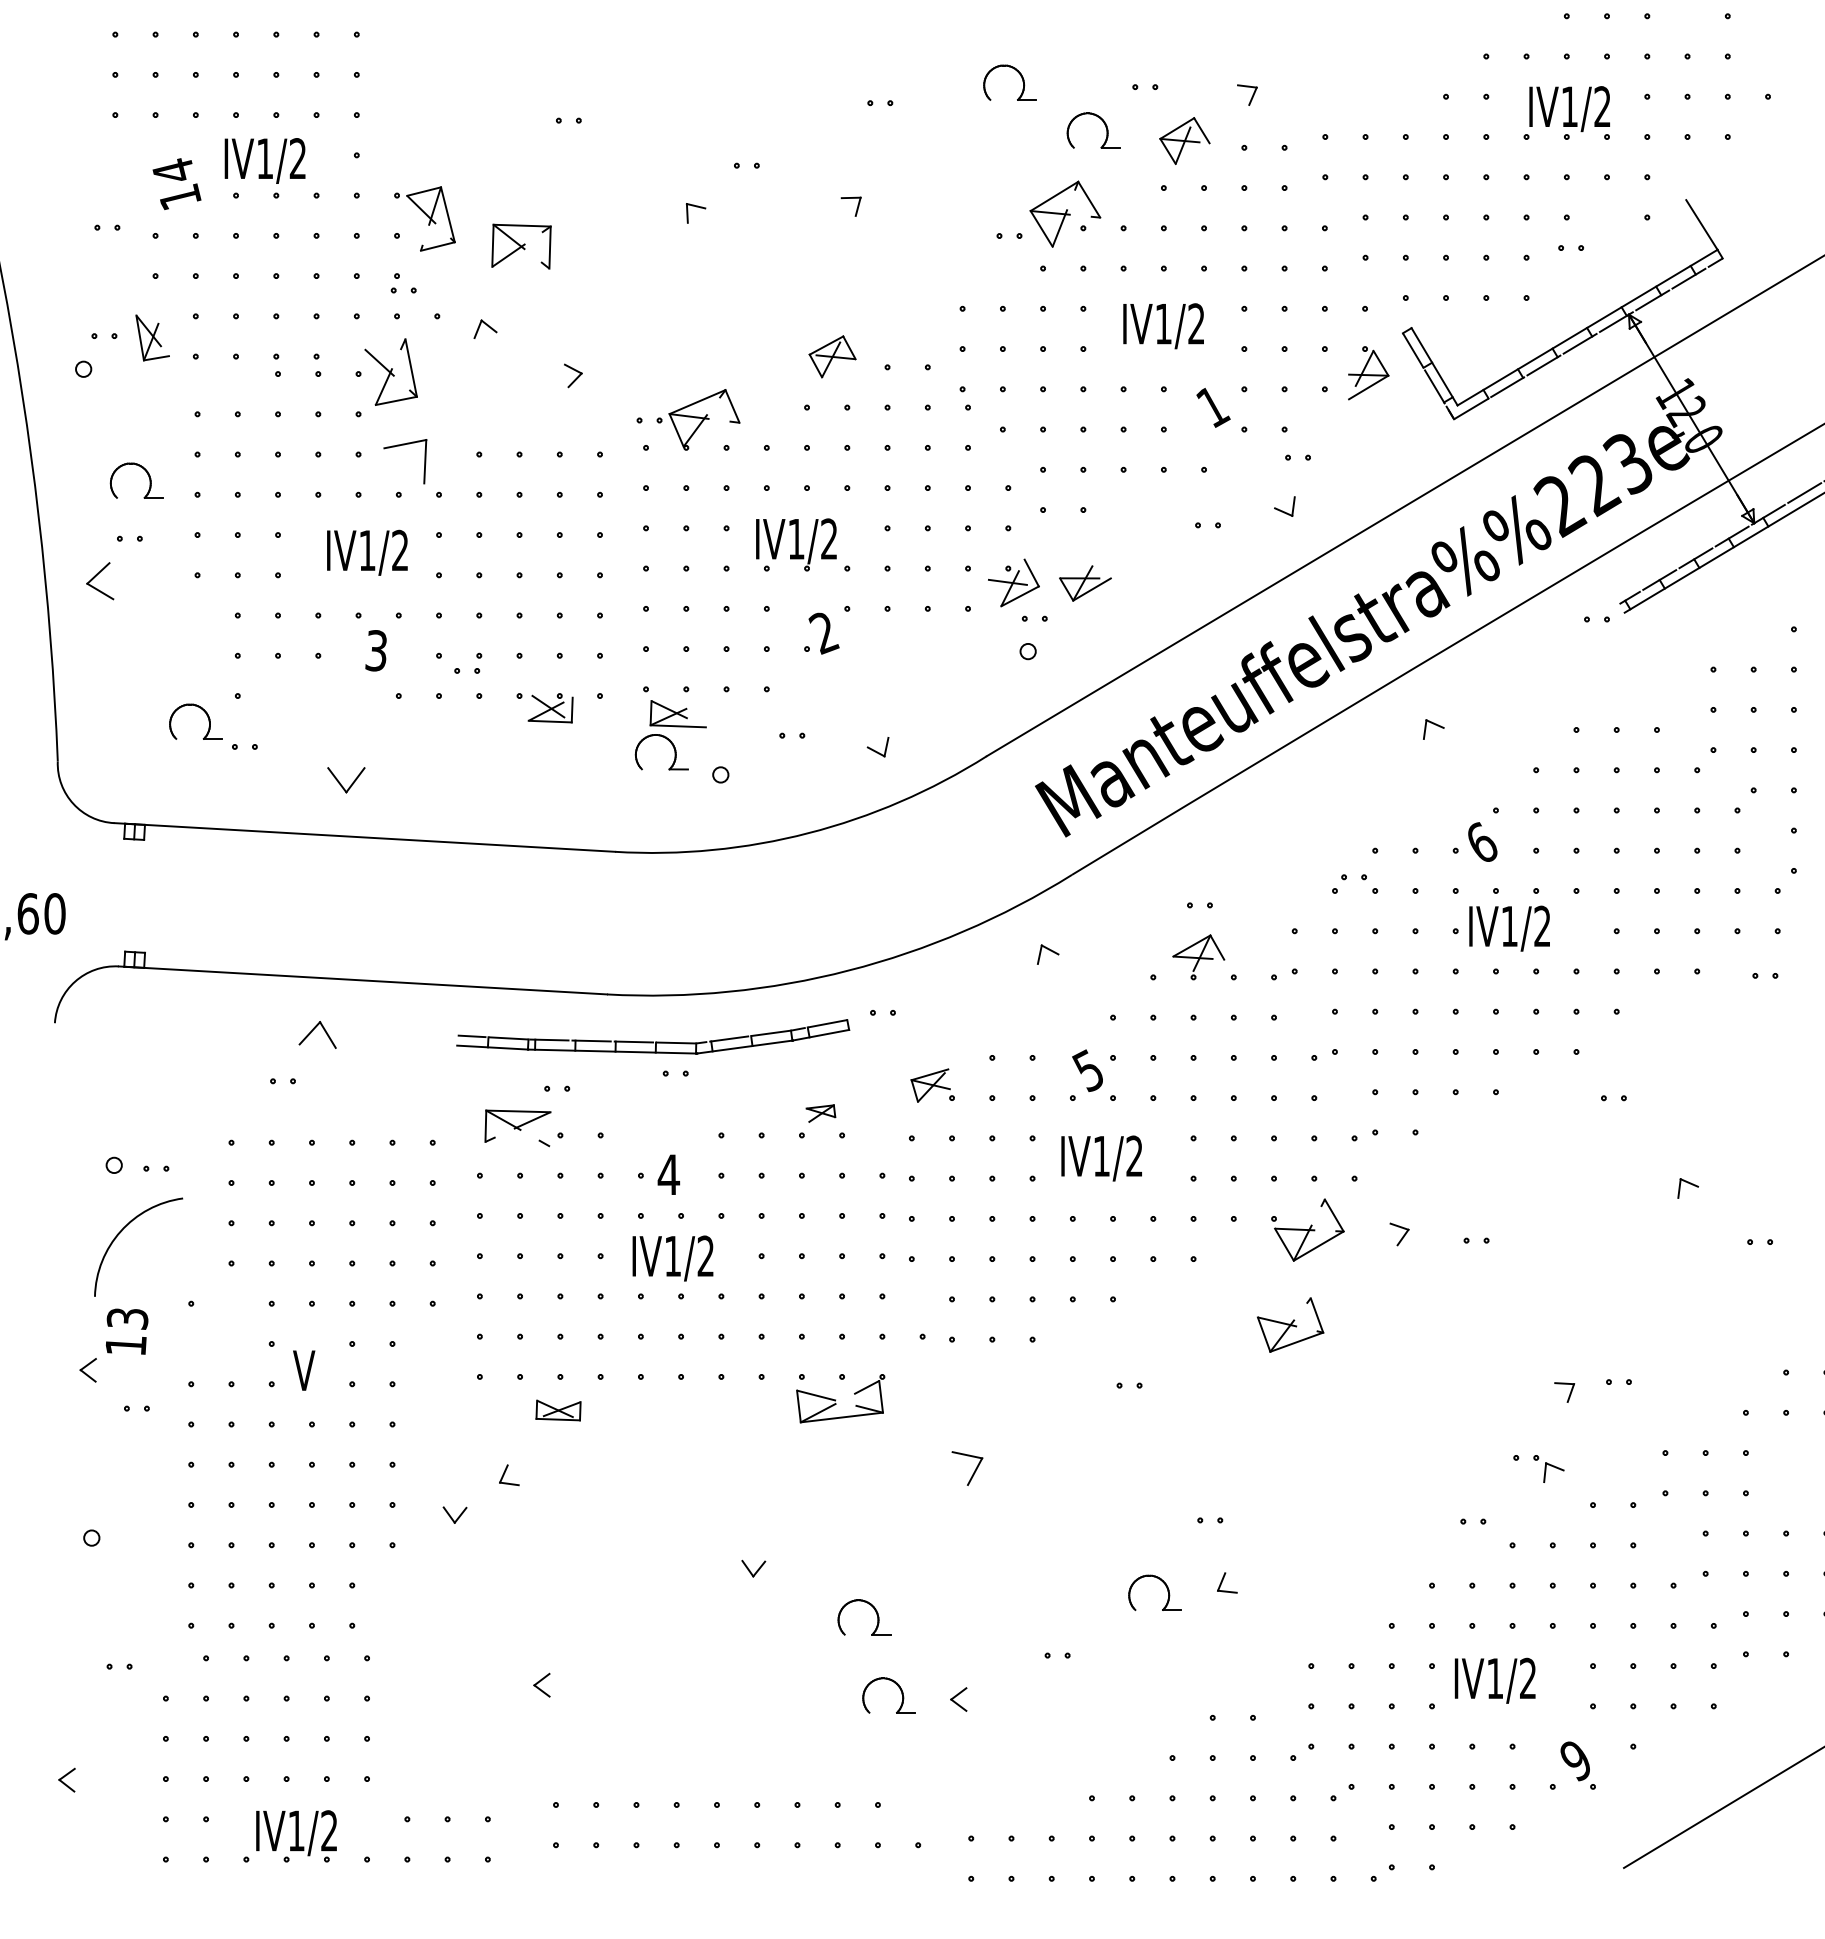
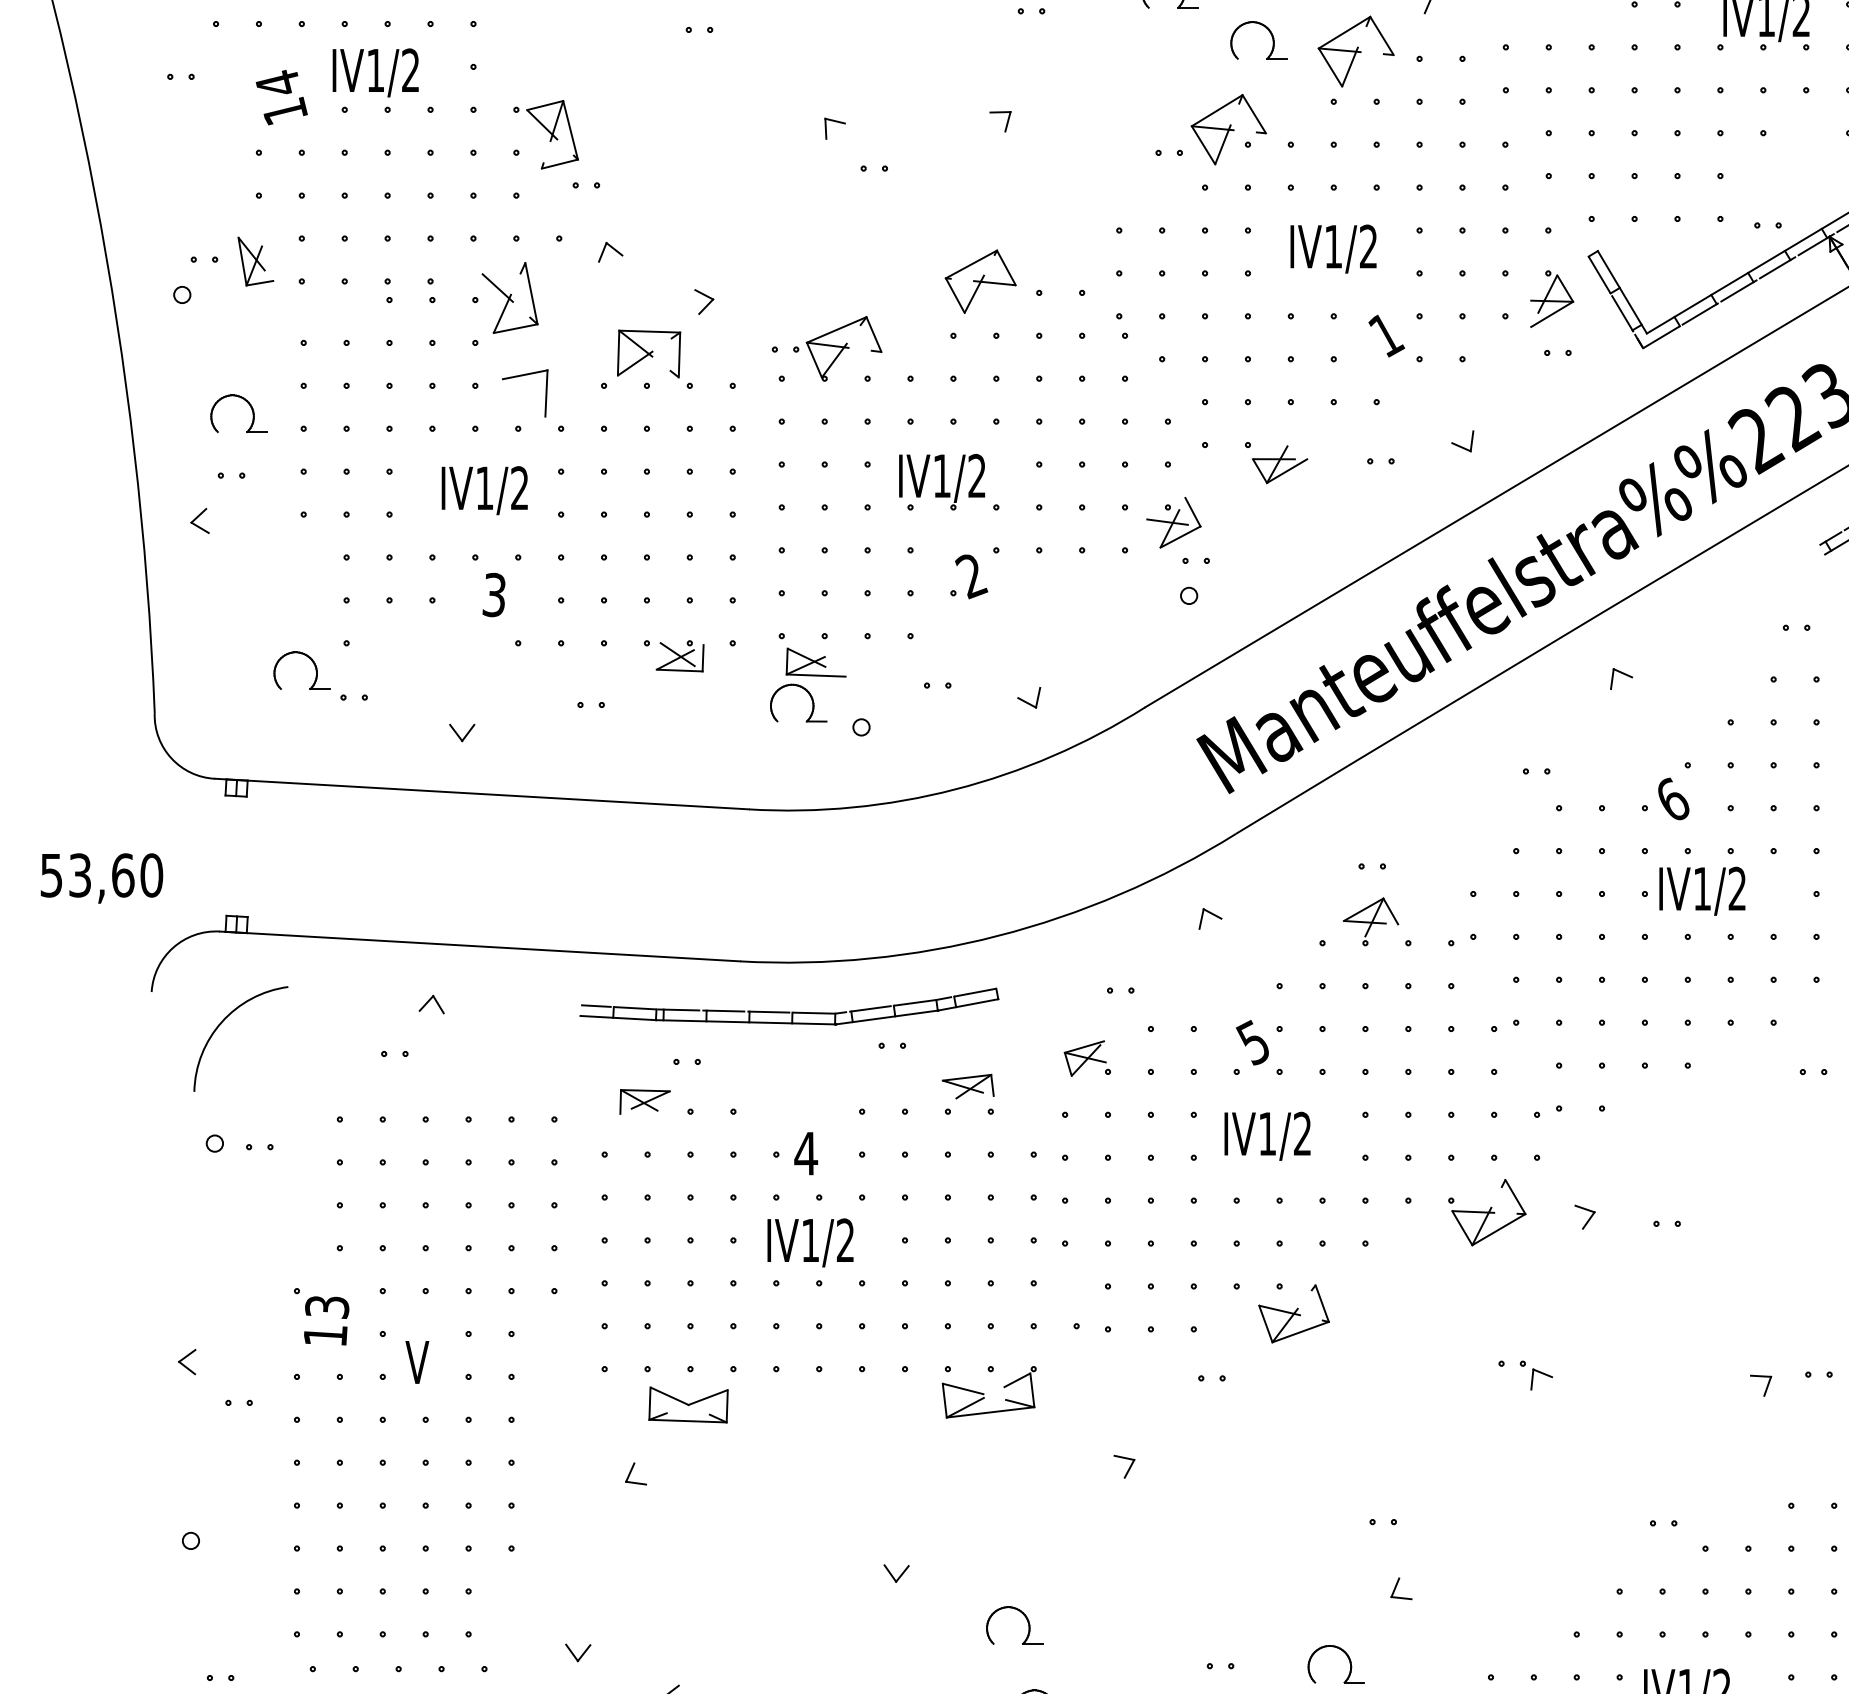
part: (1184, 140) -> (1355, 51), size x1.43
part: (739, 165) -> (866, 168), moved
part: (100, 227) -> (173, 76), moved
part: (521, 246) -> (649, 353), moved
part: (1563, 247) -> (1759, 224), moved
part: (396, 290) -> (578, 185), moved
part: (832, 356) -> (980, 281), size x1.43
part: (1290, 457) -> (1549, 352), moved
part: (100, 581) -> (200, 521), size x0.62
part: (1085, 583) -> (1280, 464), moved
part: (1589, 619) -> (1788, 627), moved
part: (474, 670) -> (598, 704), moved
part: (345, 779) -> (461, 732), size x0.62
part: (1346, 877) -> (1528, 771), moved
part: (875, 1012) -> (1112, 990), moved
part: (317, 1034) -> (431, 1004), size x0.62
part: (668, 1073) -> (884, 1045), moved
part: (820, 1111) -> (967, 1086), size x1.67
part: (517, 1126) -> (644, 1102), size x0.71
arc: (122, 1231) -> (223, 1022), moved
part: (1290, 1324) -> (1293, 1313), moved
text: (127, 1331) -> (327, 1320), moved
part: (1122, 1385) -> (1204, 1378), moved
part: (558, 1410) -> (688, 1404), size x1.67
part: (967, 1468) -> (1124, 1466), size x0.62
part: (1538, 1468) -> (1525, 1375), moved
part: (454, 1514) -> (577, 1652), moved
part: (1165, 1586) -> (1347, 1657), moved

